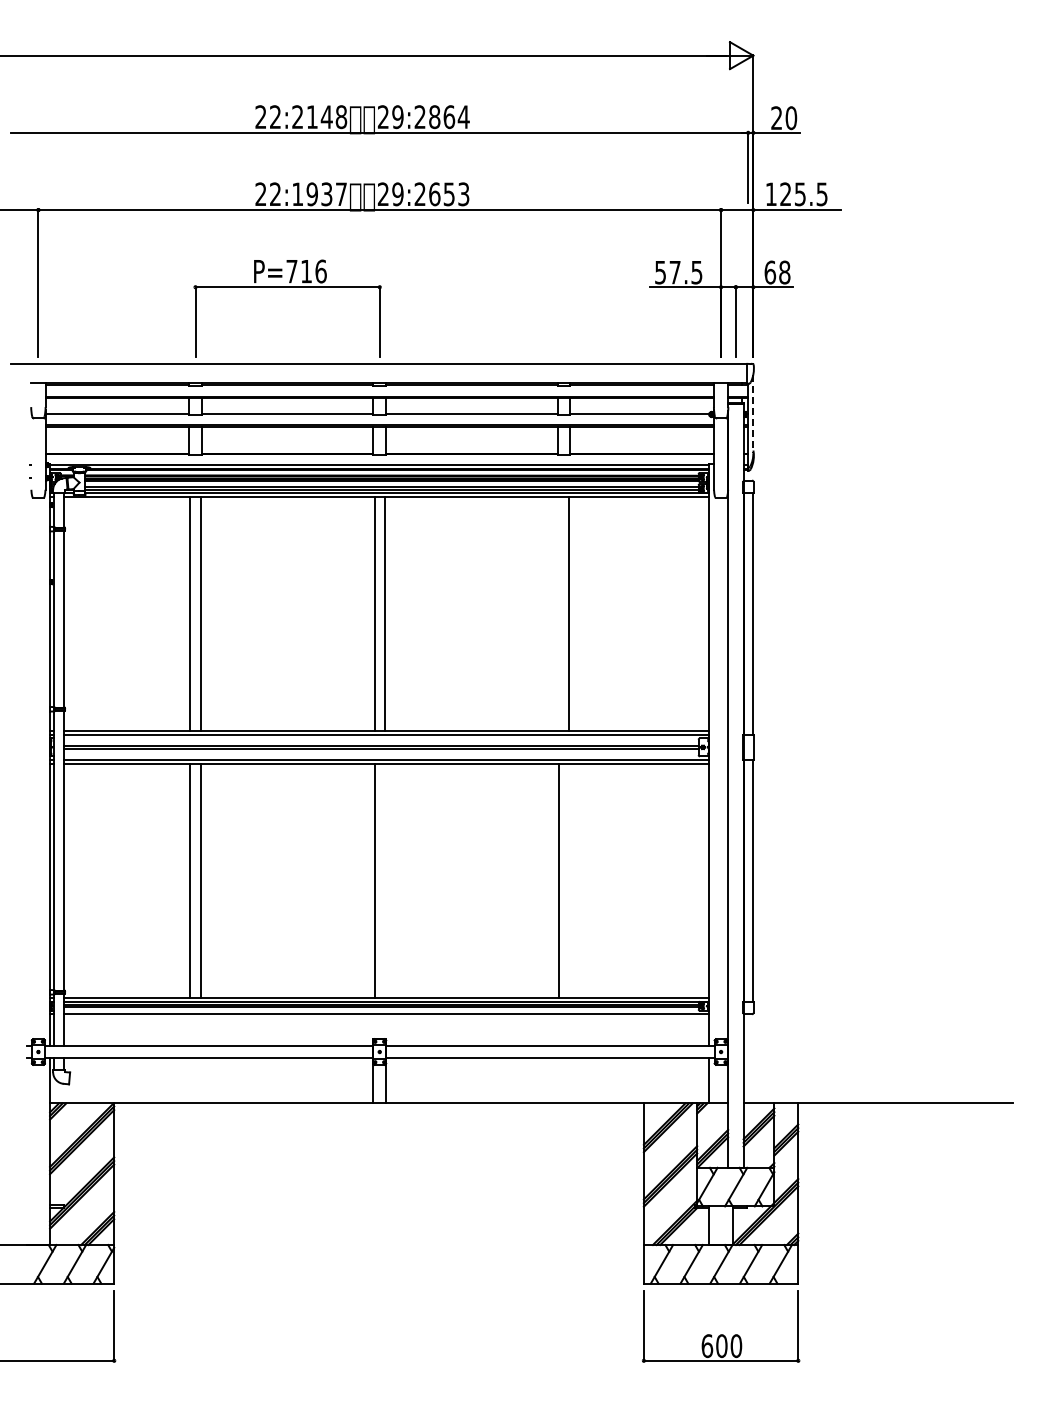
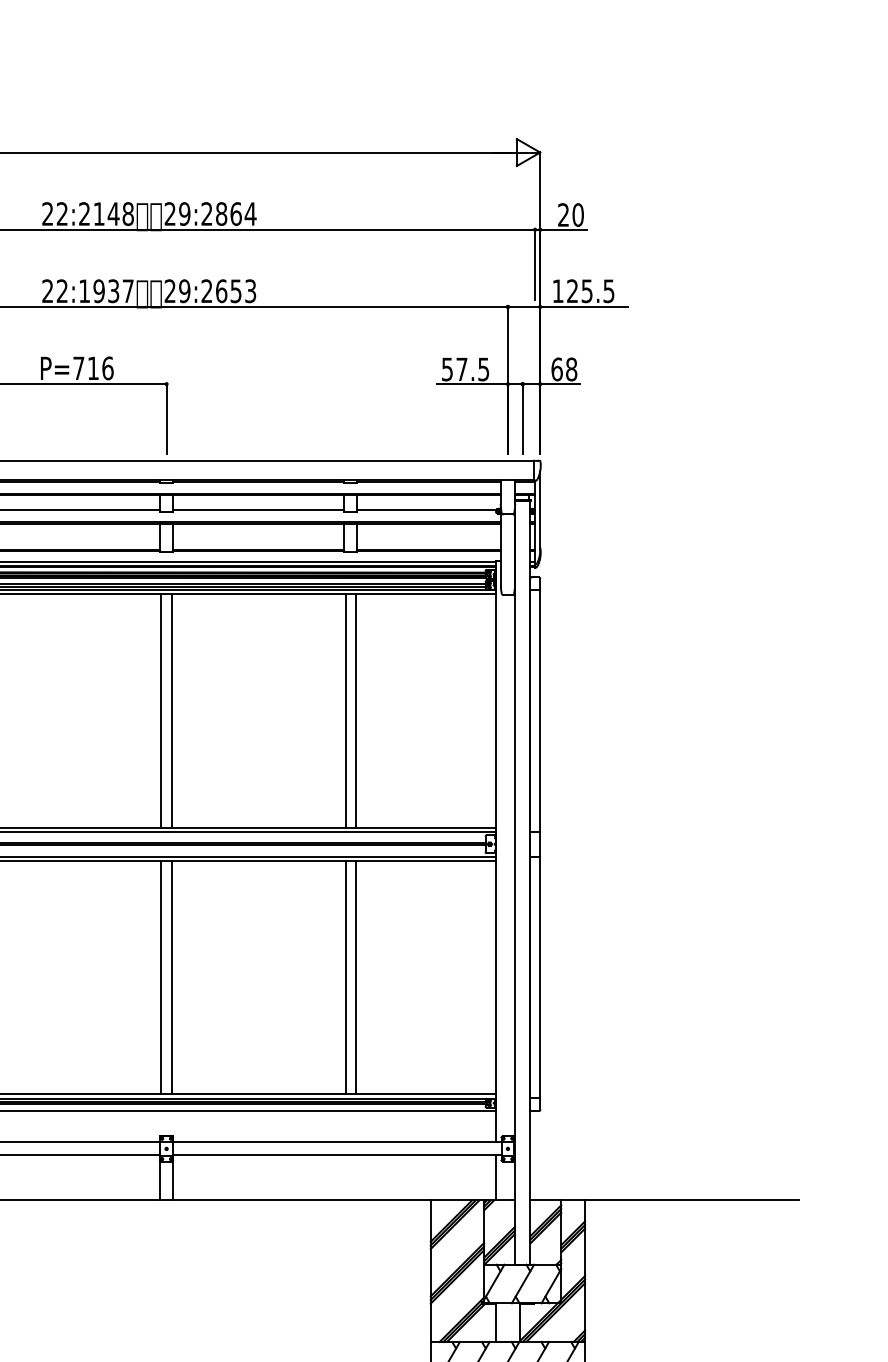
line: (753, 414) -> (540, 511), dashed -> solid
line: (558, 613) -> (345, 710), added
line: (384, 880) -> (171, 977), added
line: (569, 880) -> (356, 977), added

